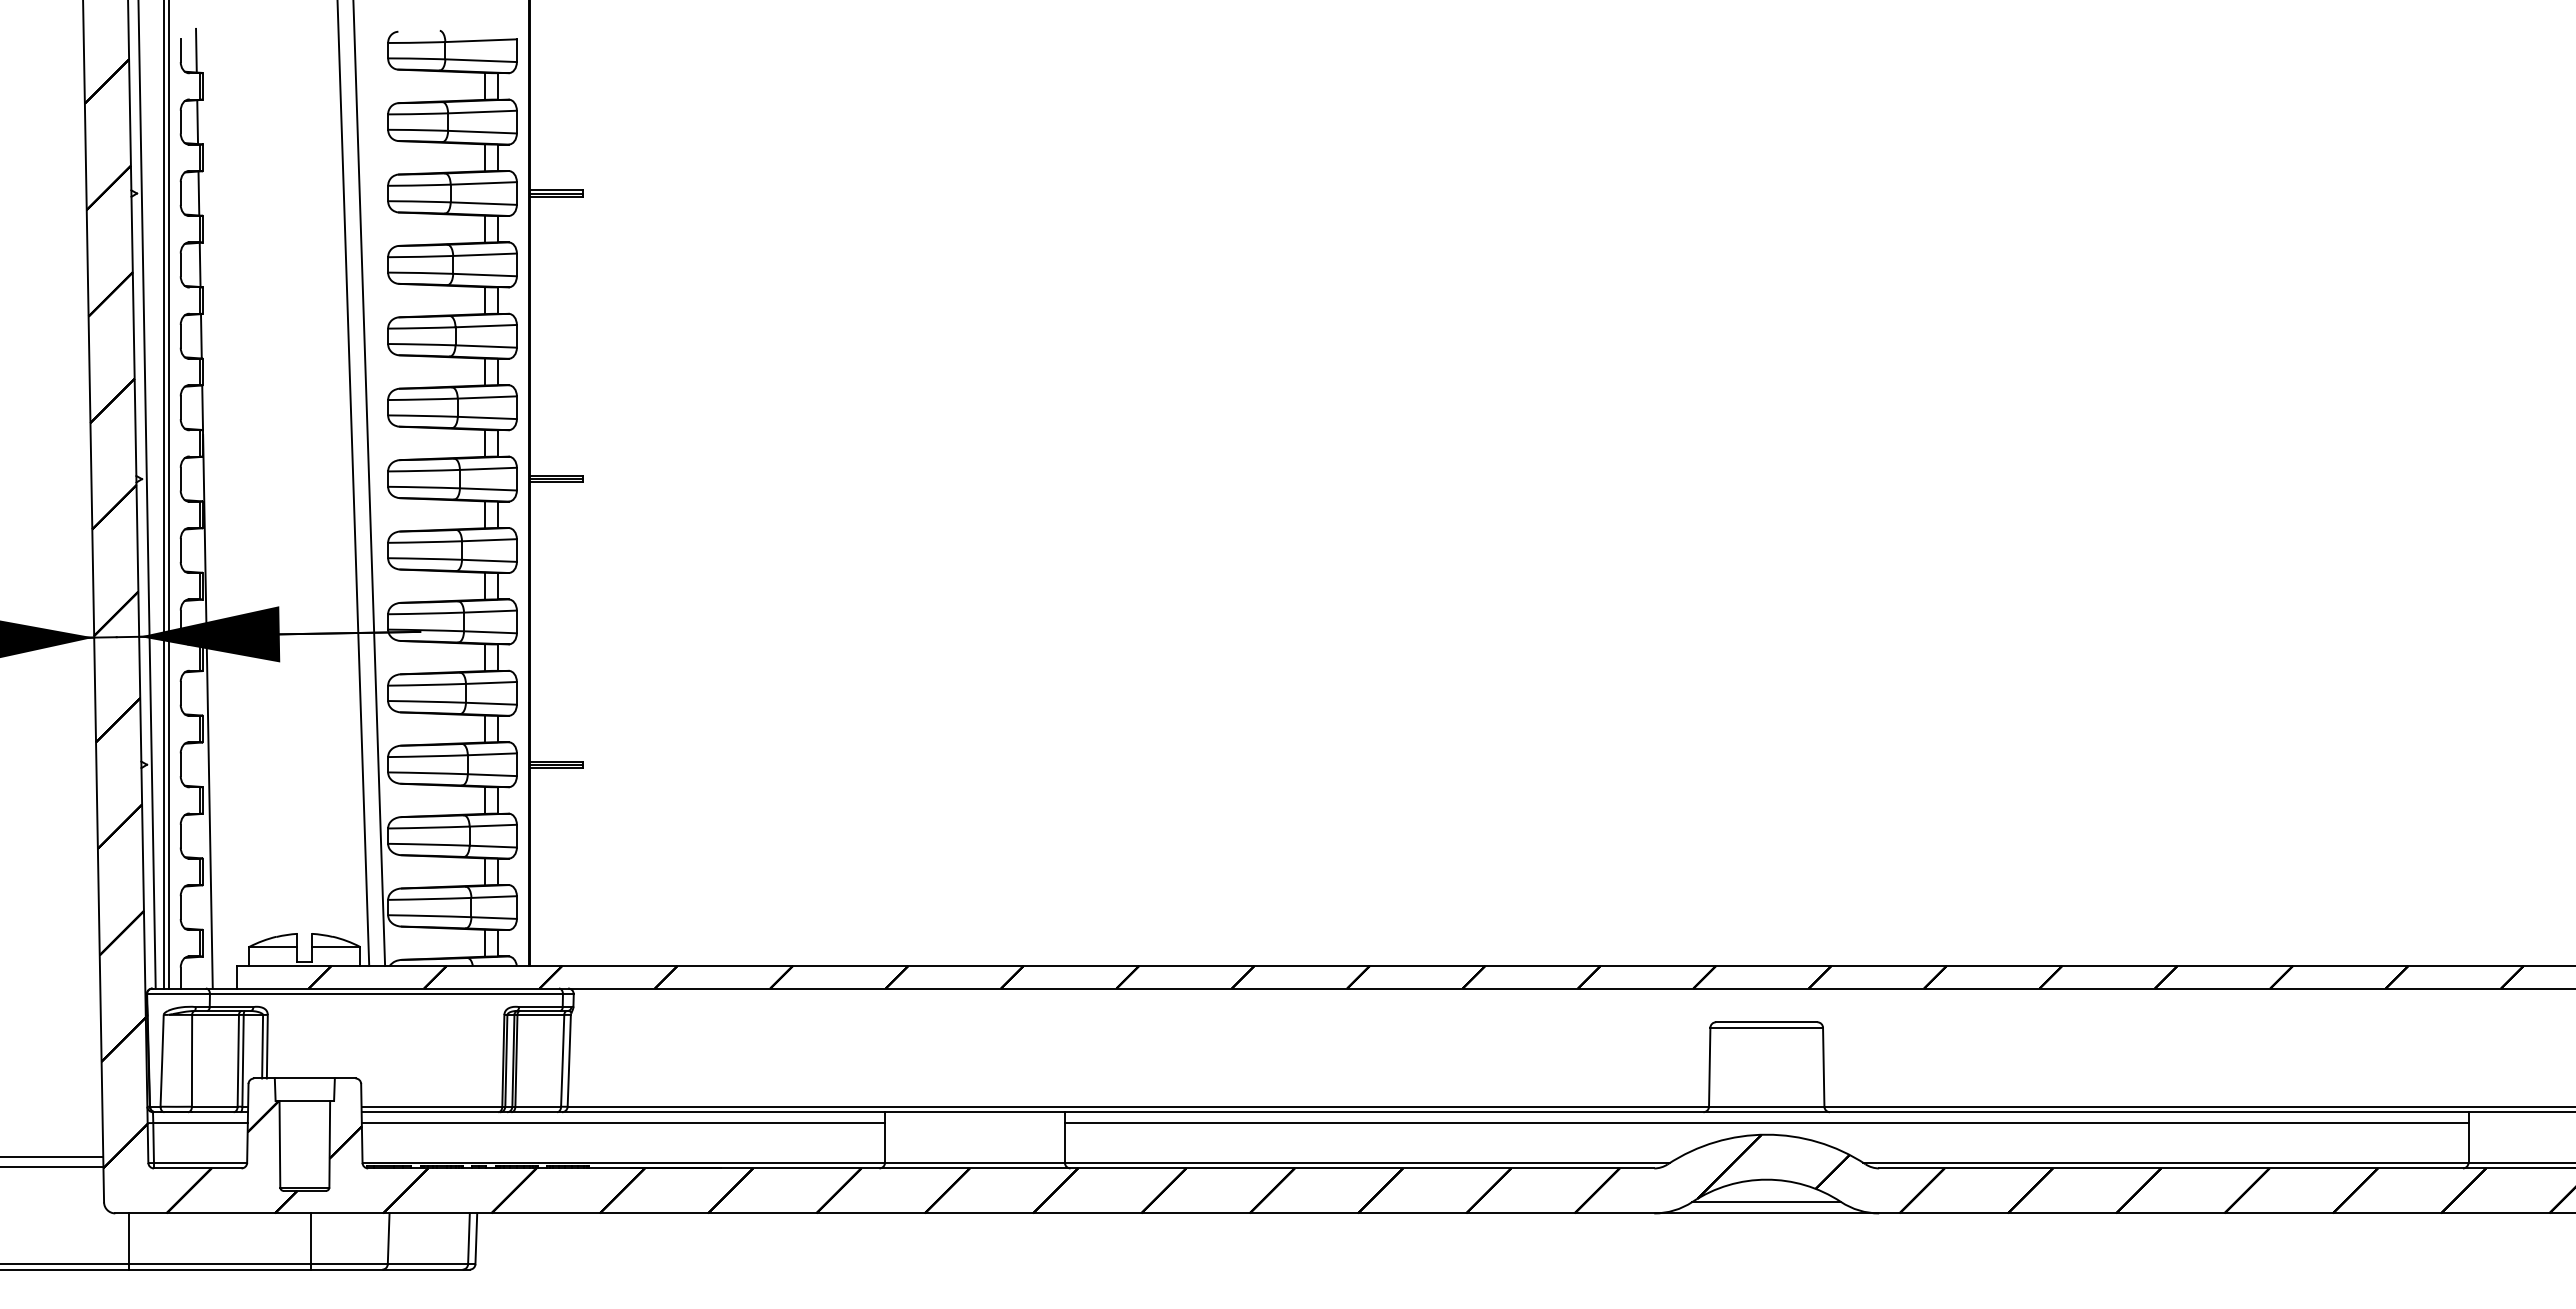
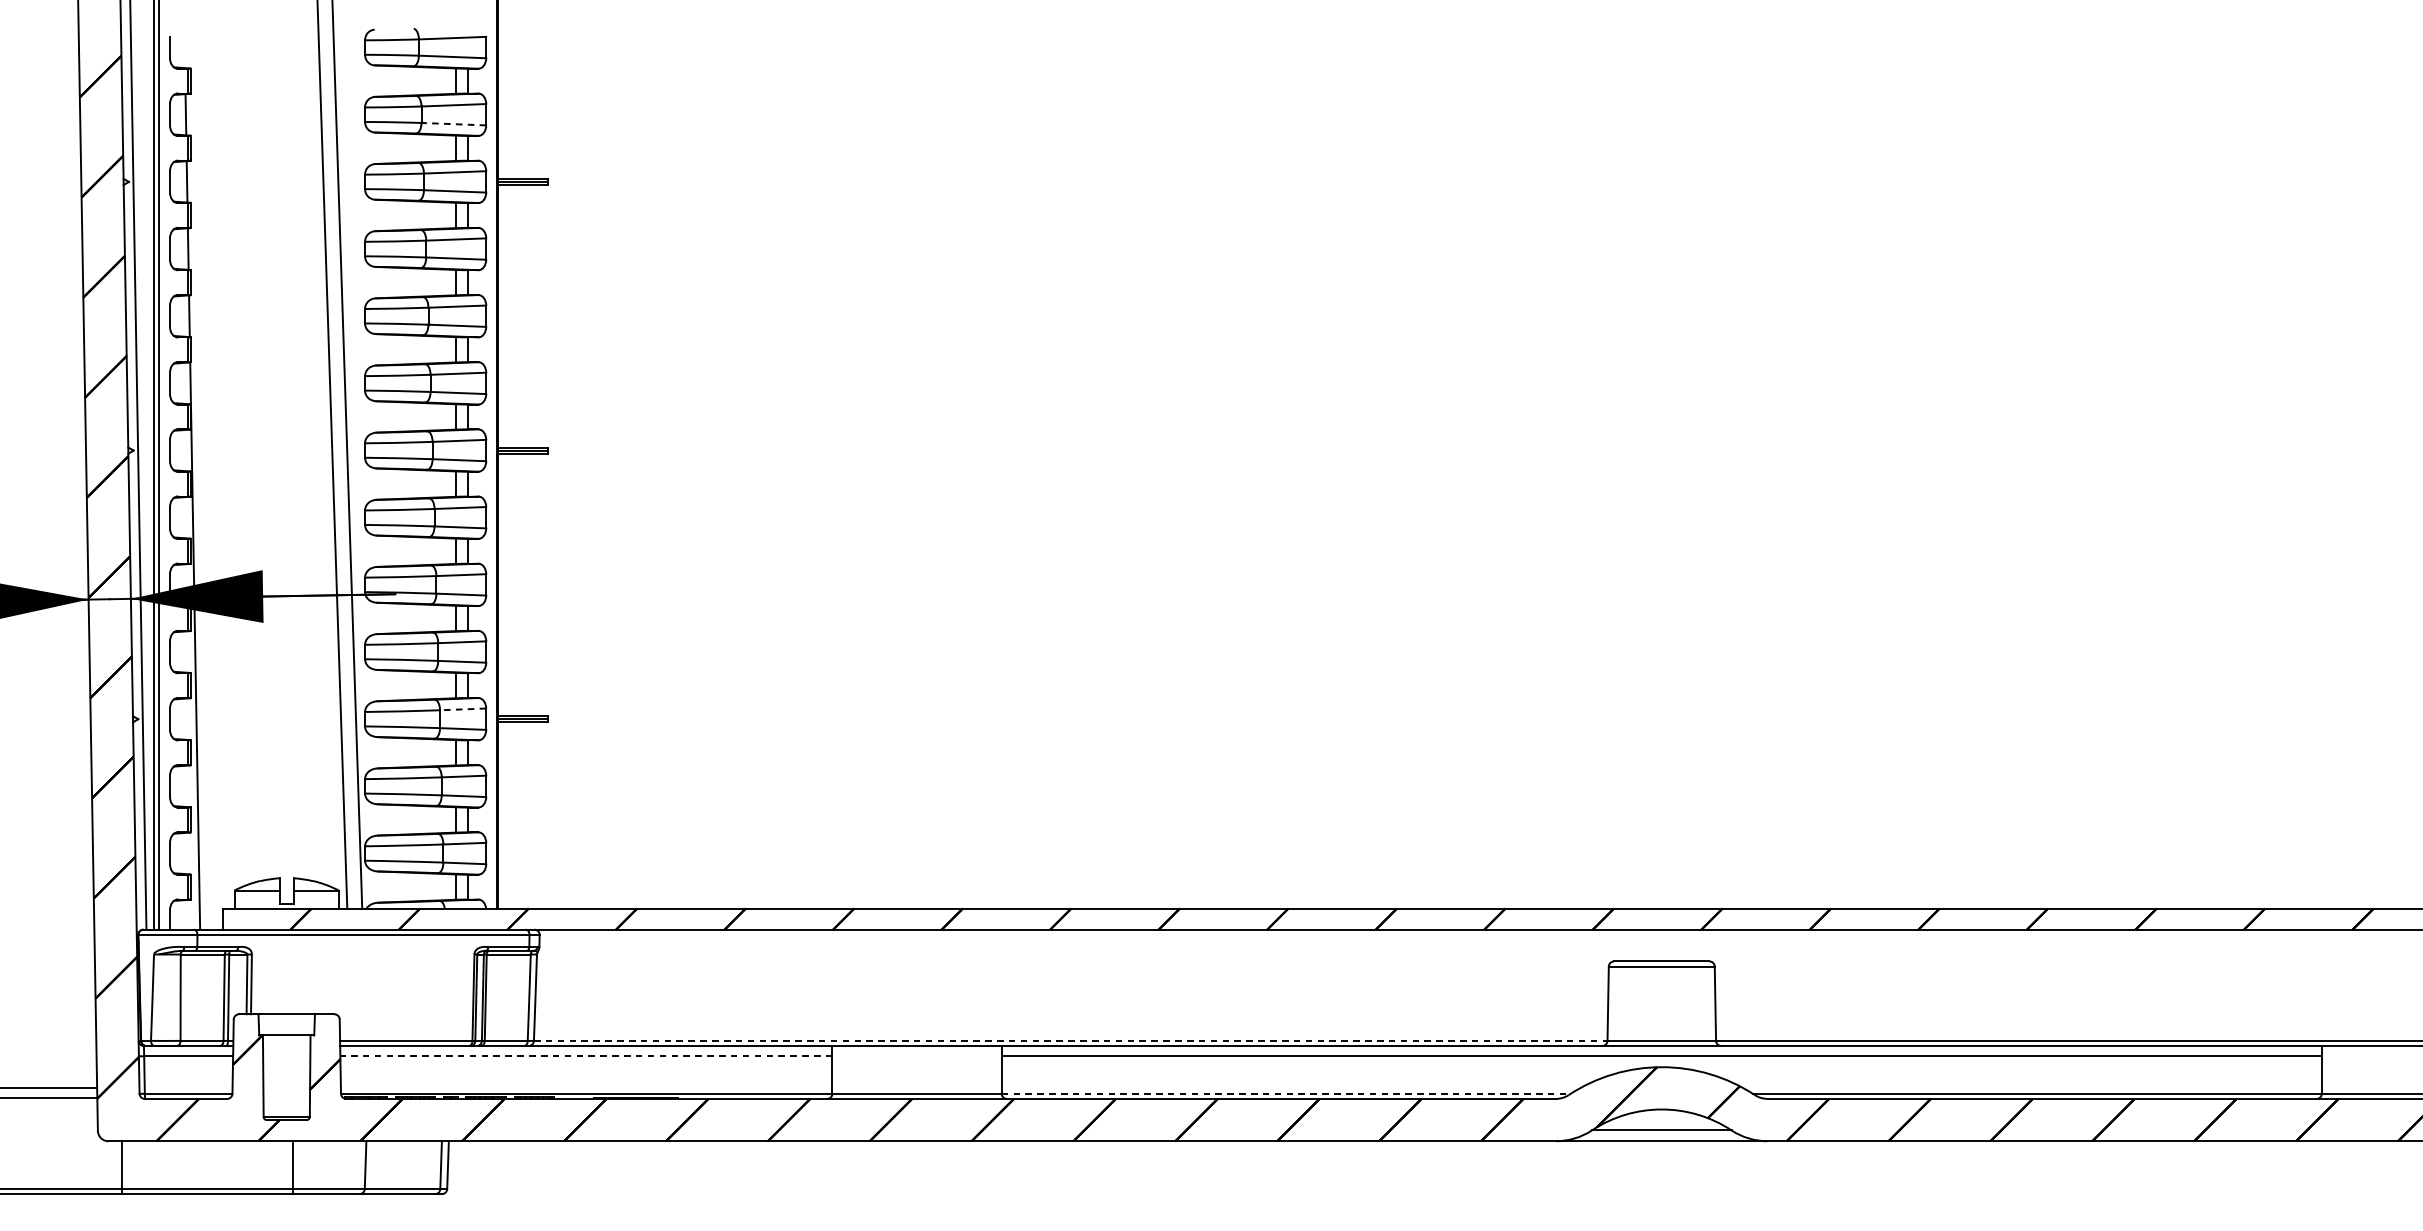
line: (196, 50) -> (184, 47), removed
line: (482, 132) -> (453, 124), solid -> dashed
line: (492, 754) -> (463, 709), solid -> dashed
line: (1138, 1106) -> (1070, 1040), solid -> dashed
line: (623, 1123) -> (586, 1056), solid -> dashed
line: (1367, 1163) -> (1286, 1094), solid -> dashed

